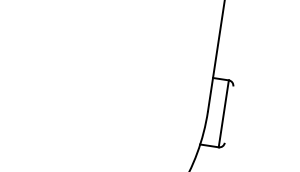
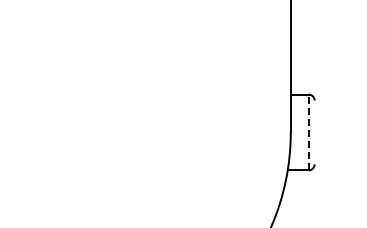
line: (223, 113) -> (308, 132), solid -> dashed

